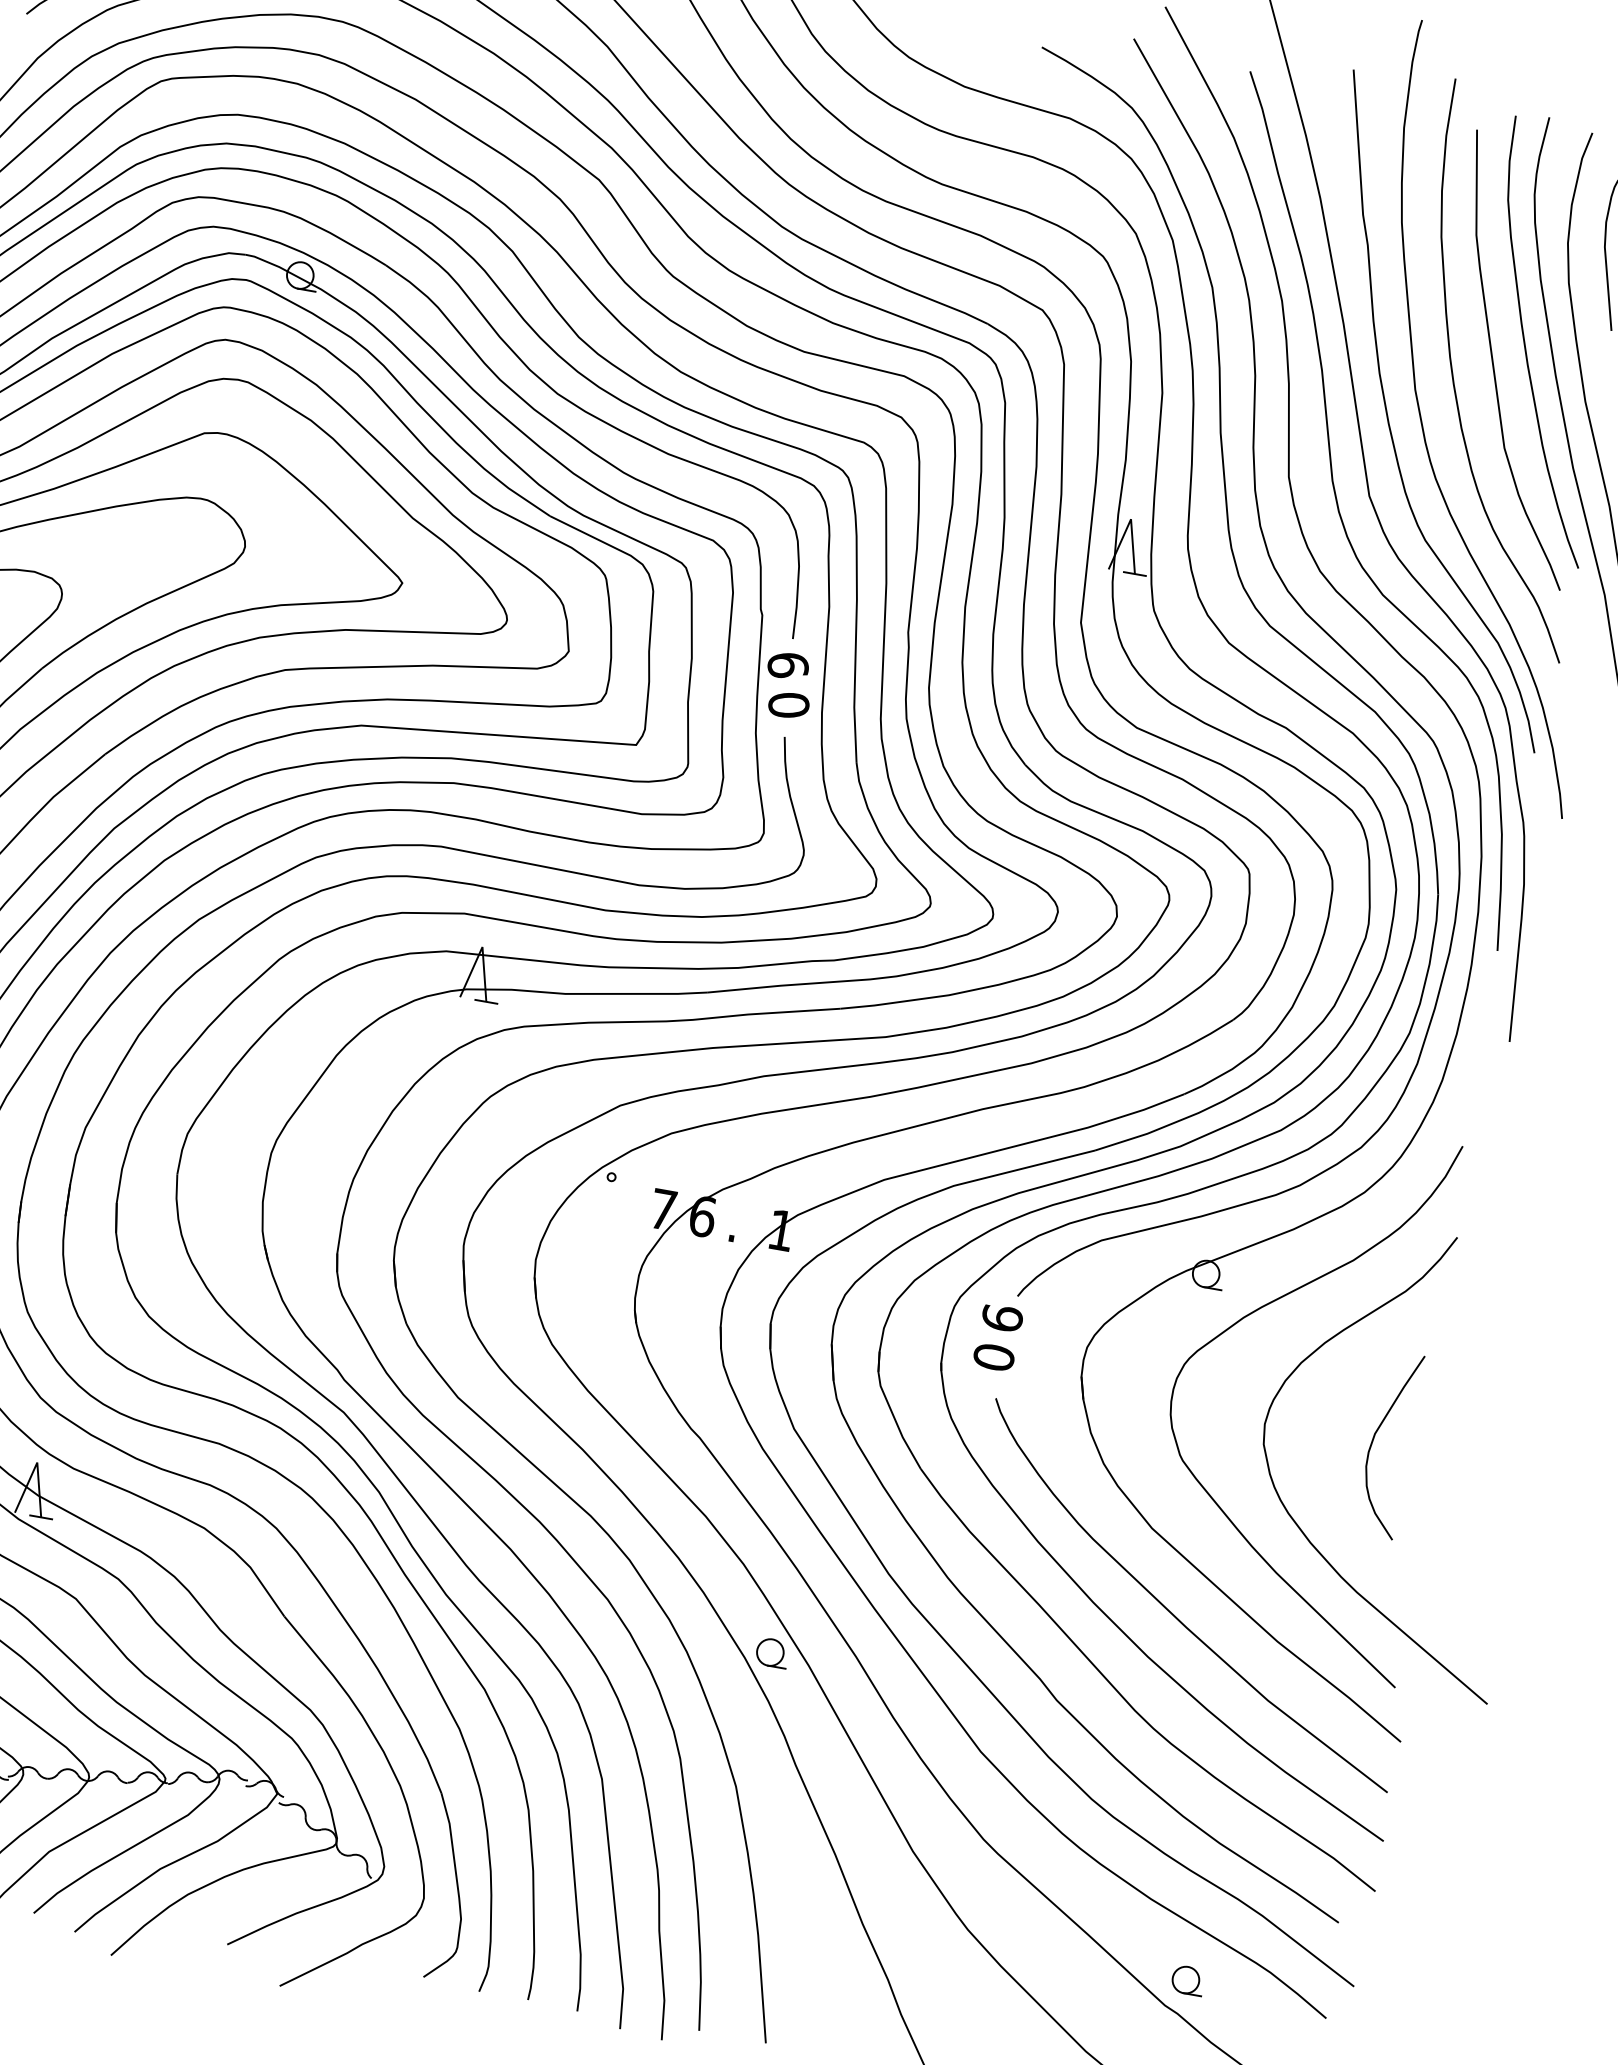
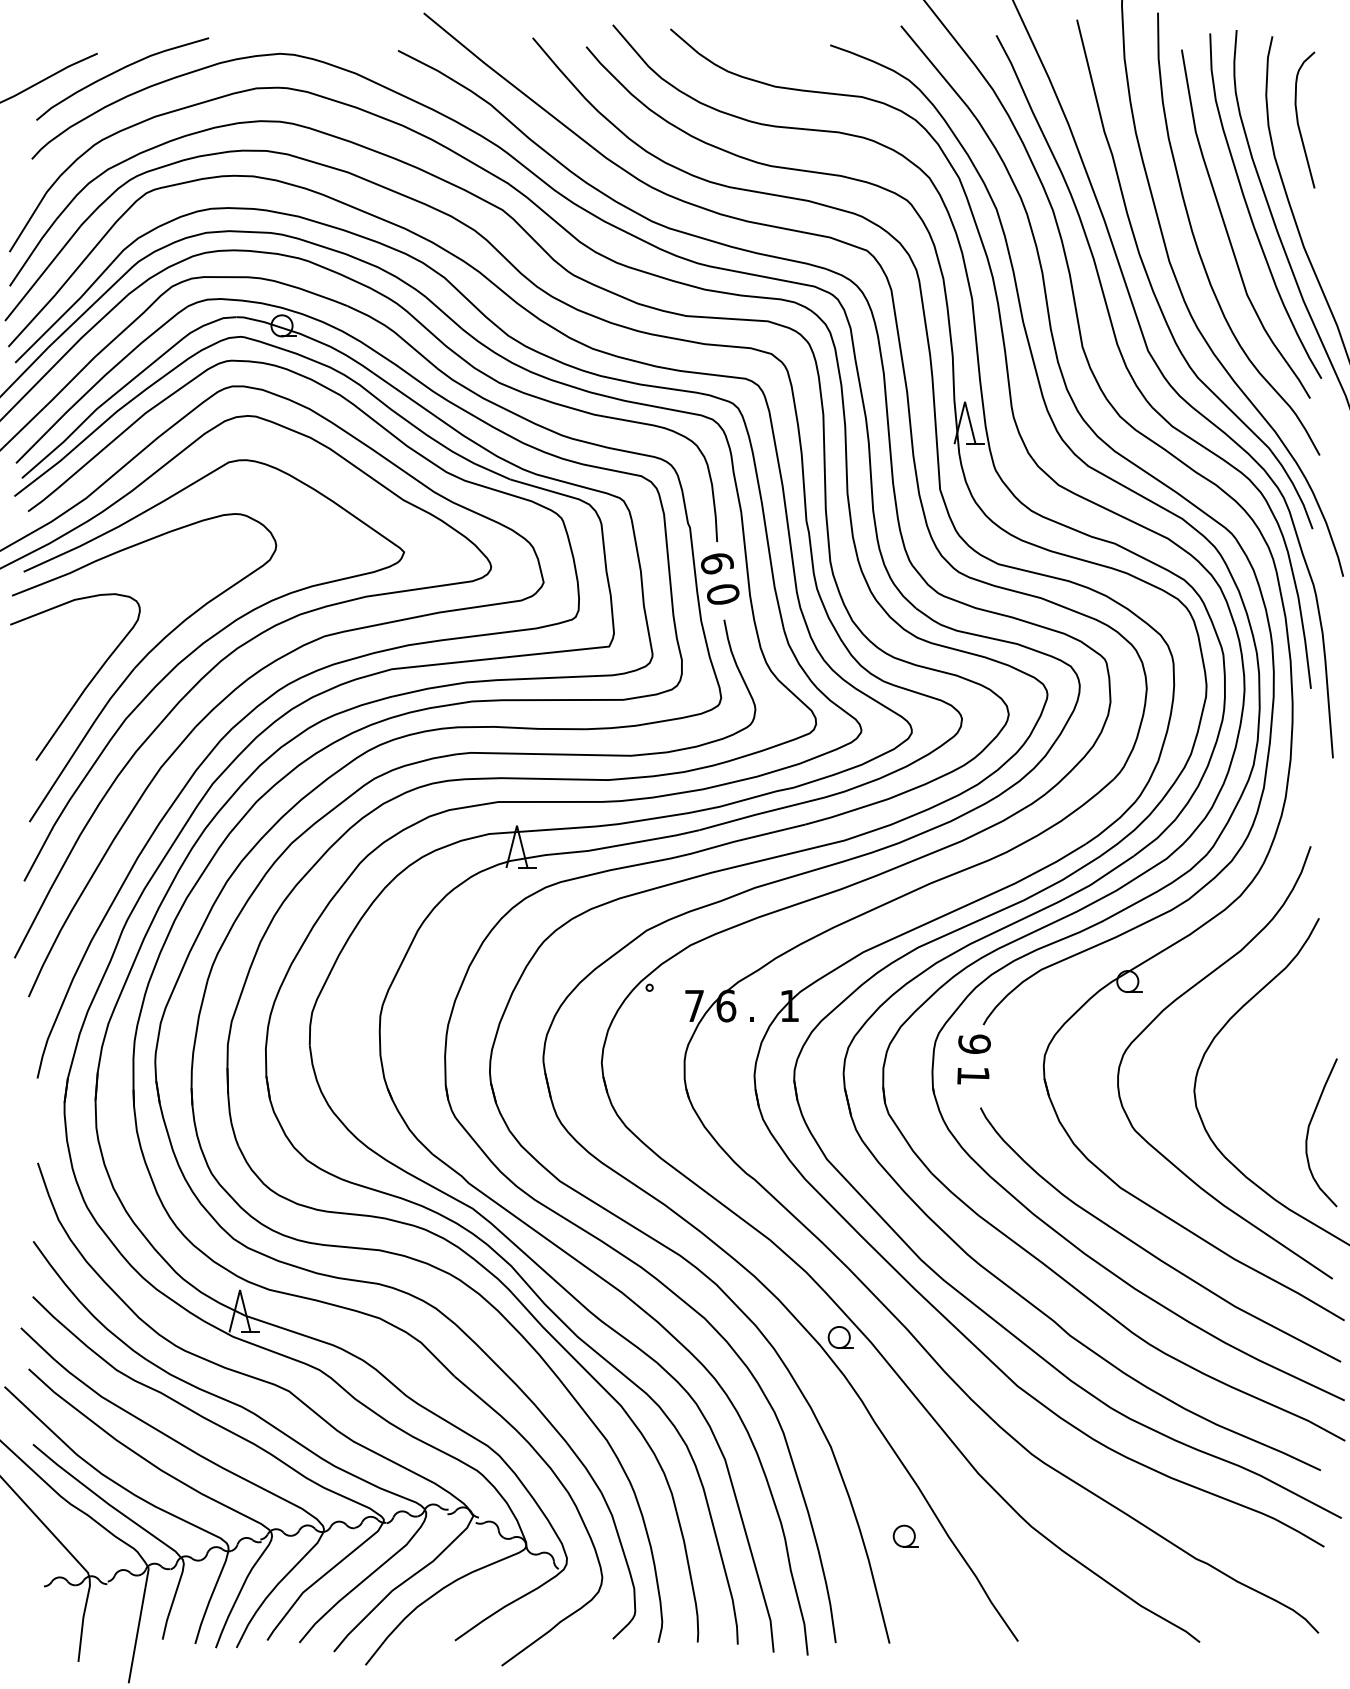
text: (994, 1356) -> (973, 1075), 0 -> 1
curve: (1375, 1438) -> (1309, 1129), moved
part: (1187, 1979) -> (905, 1535), moved

